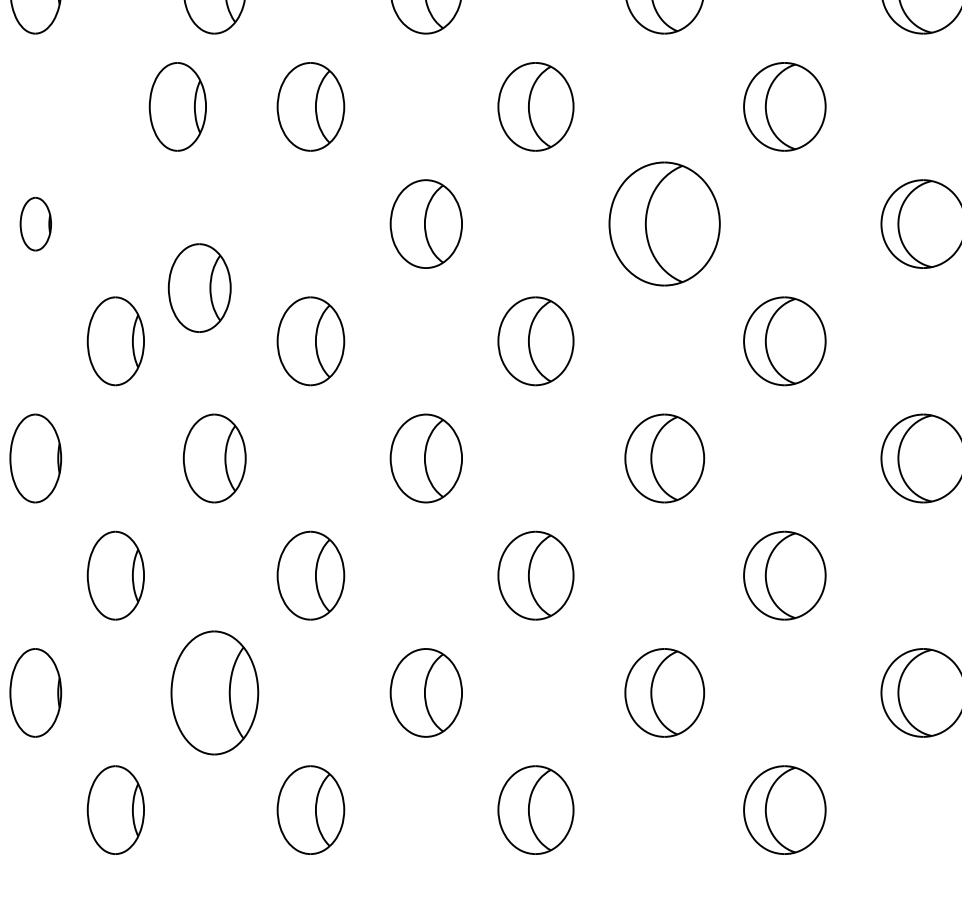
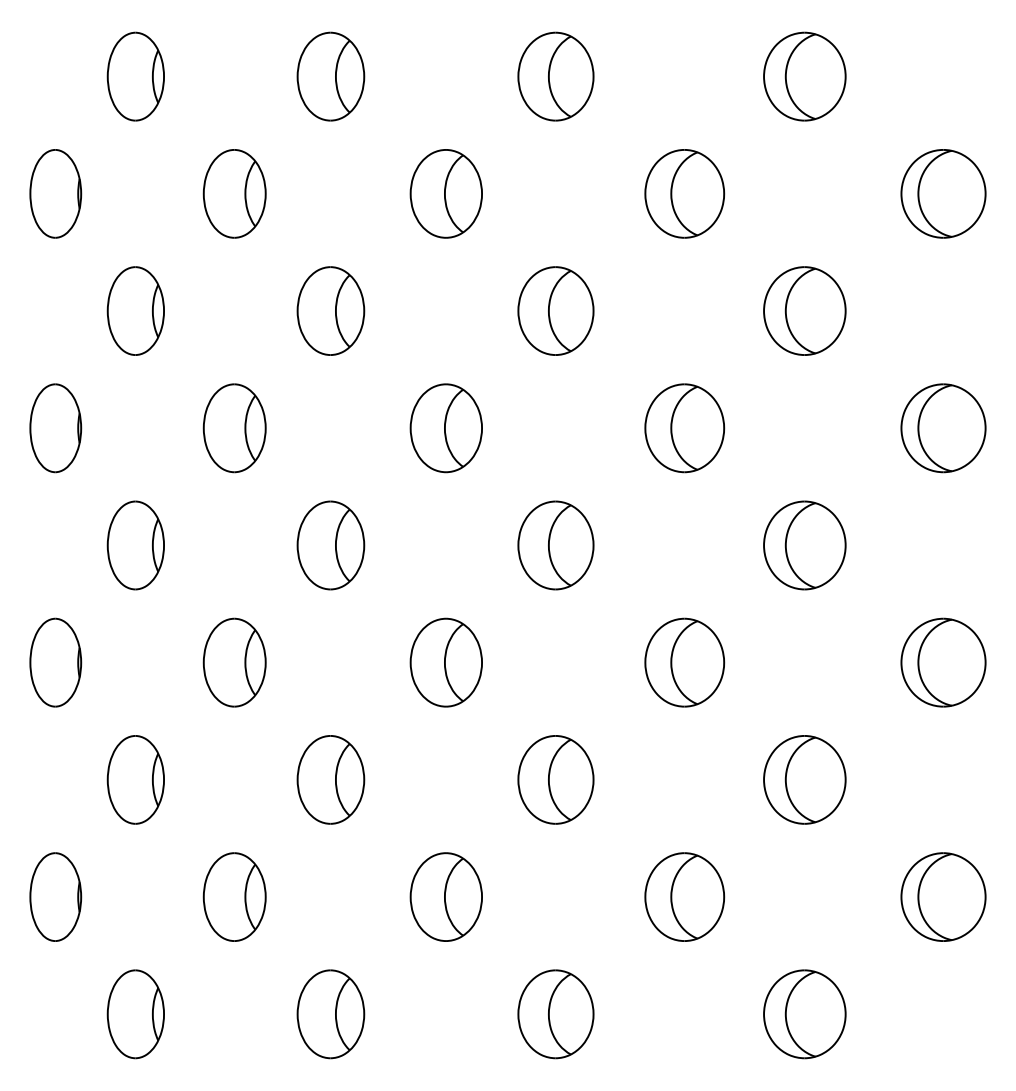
part: (177, 106) -> (135, 310), moved
part: (35, 224) -> (55, 428), size x1.67
part: (664, 224) -> (684, 428), size x0.71
part: (199, 288) -> (234, 428), moved
part: (214, 692) -> (234, 896), size x0.71

